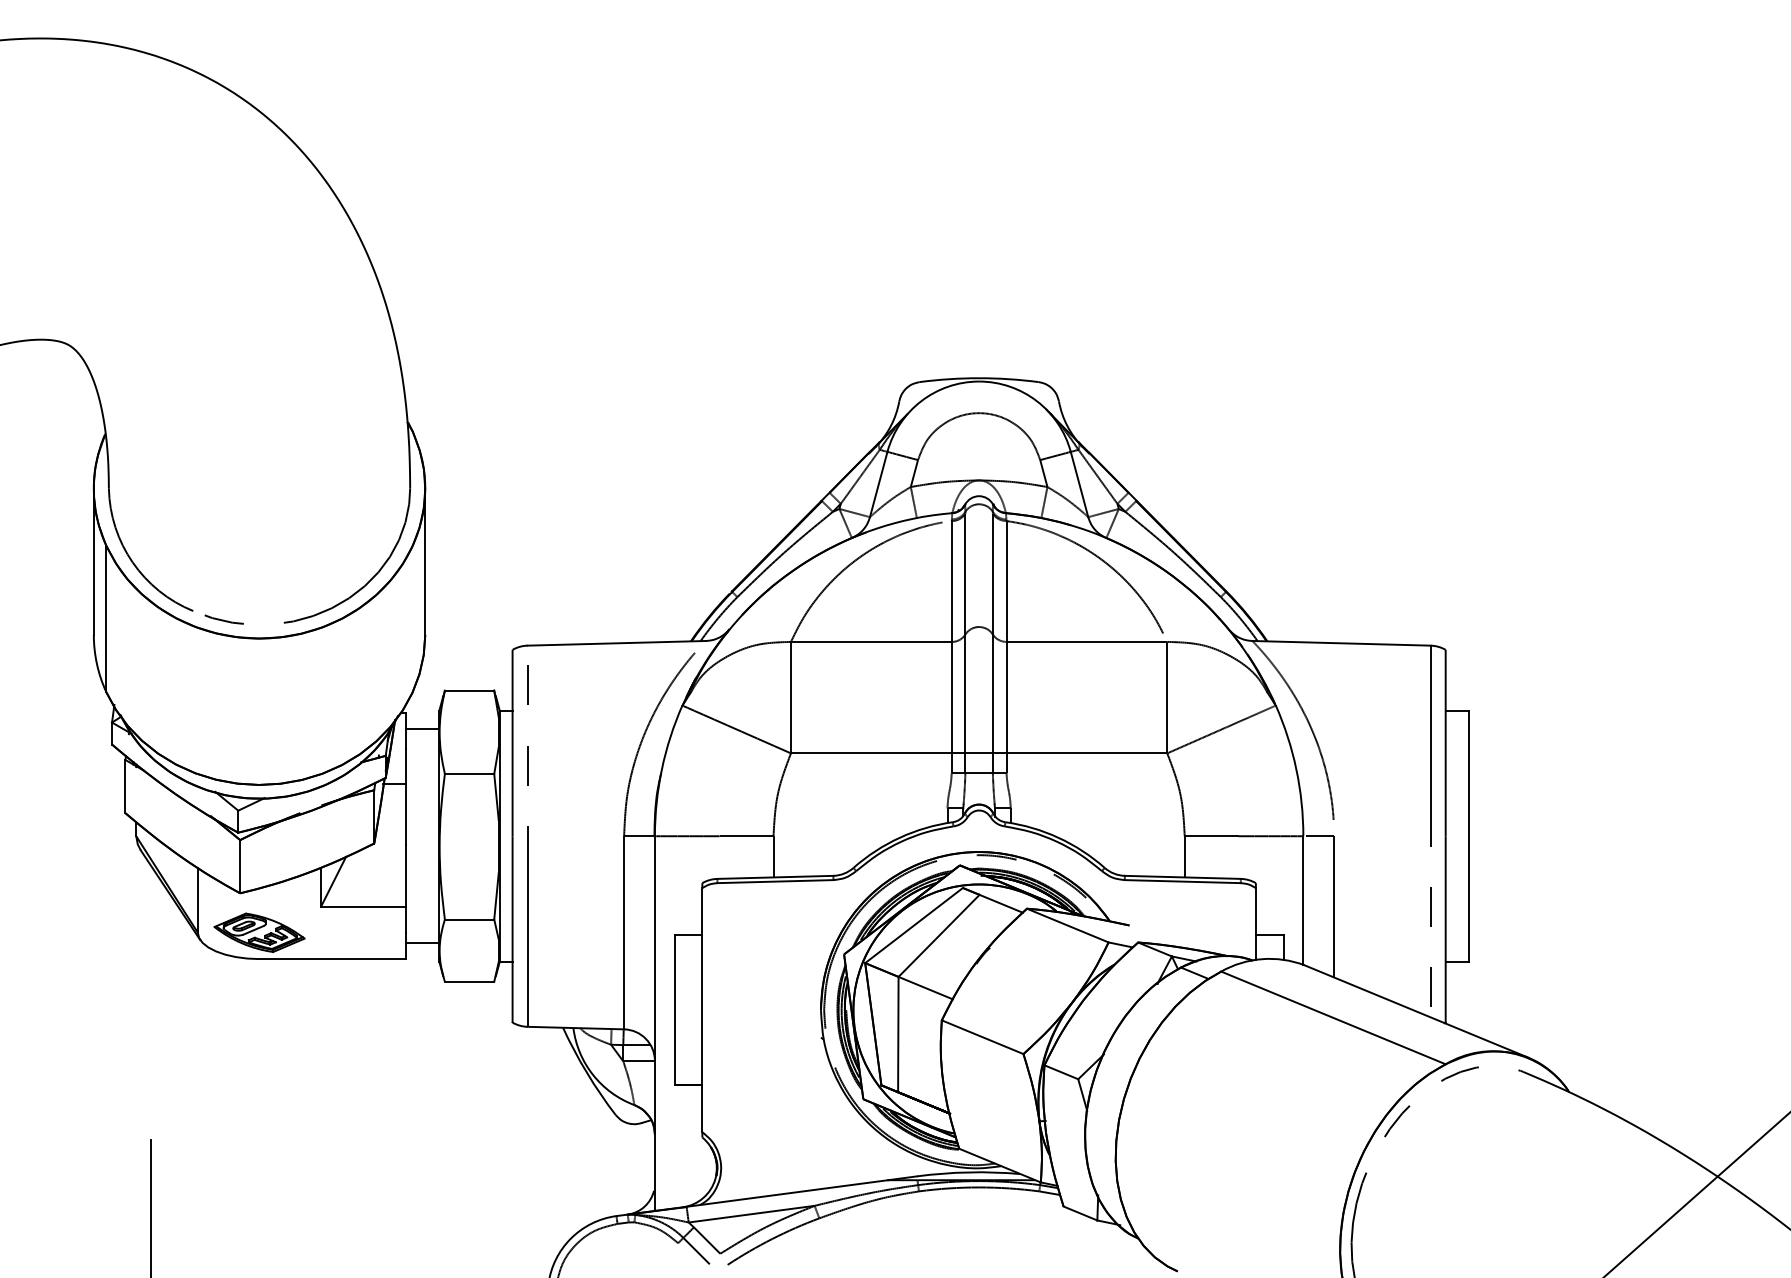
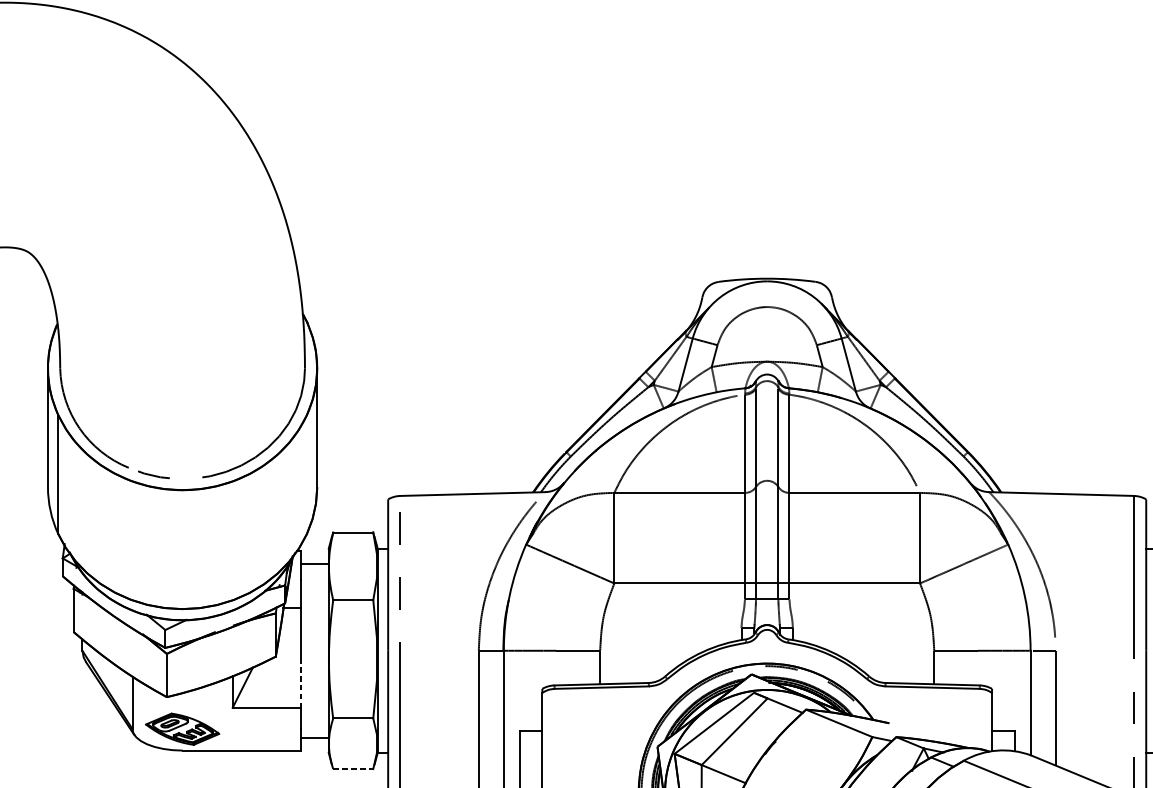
line: (405, 875) -> (301, 682), solid -> dashed
line: (469, 981) -> (353, 768), solid -> dashed

